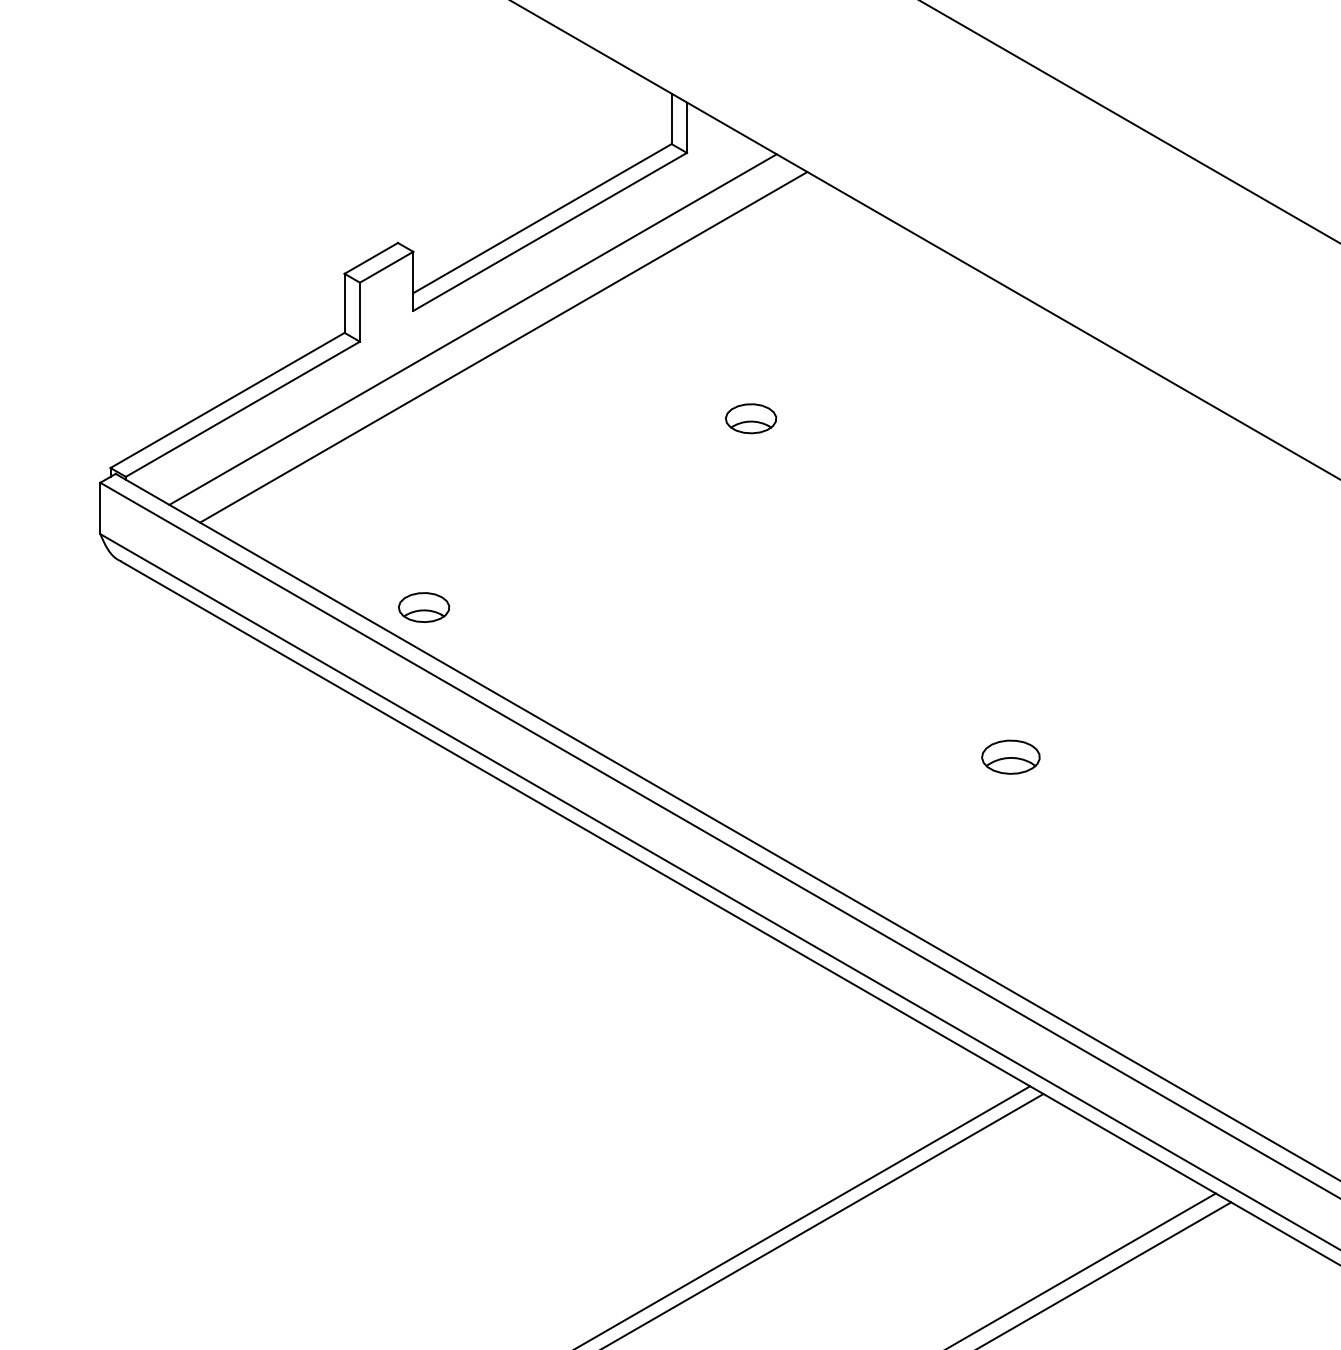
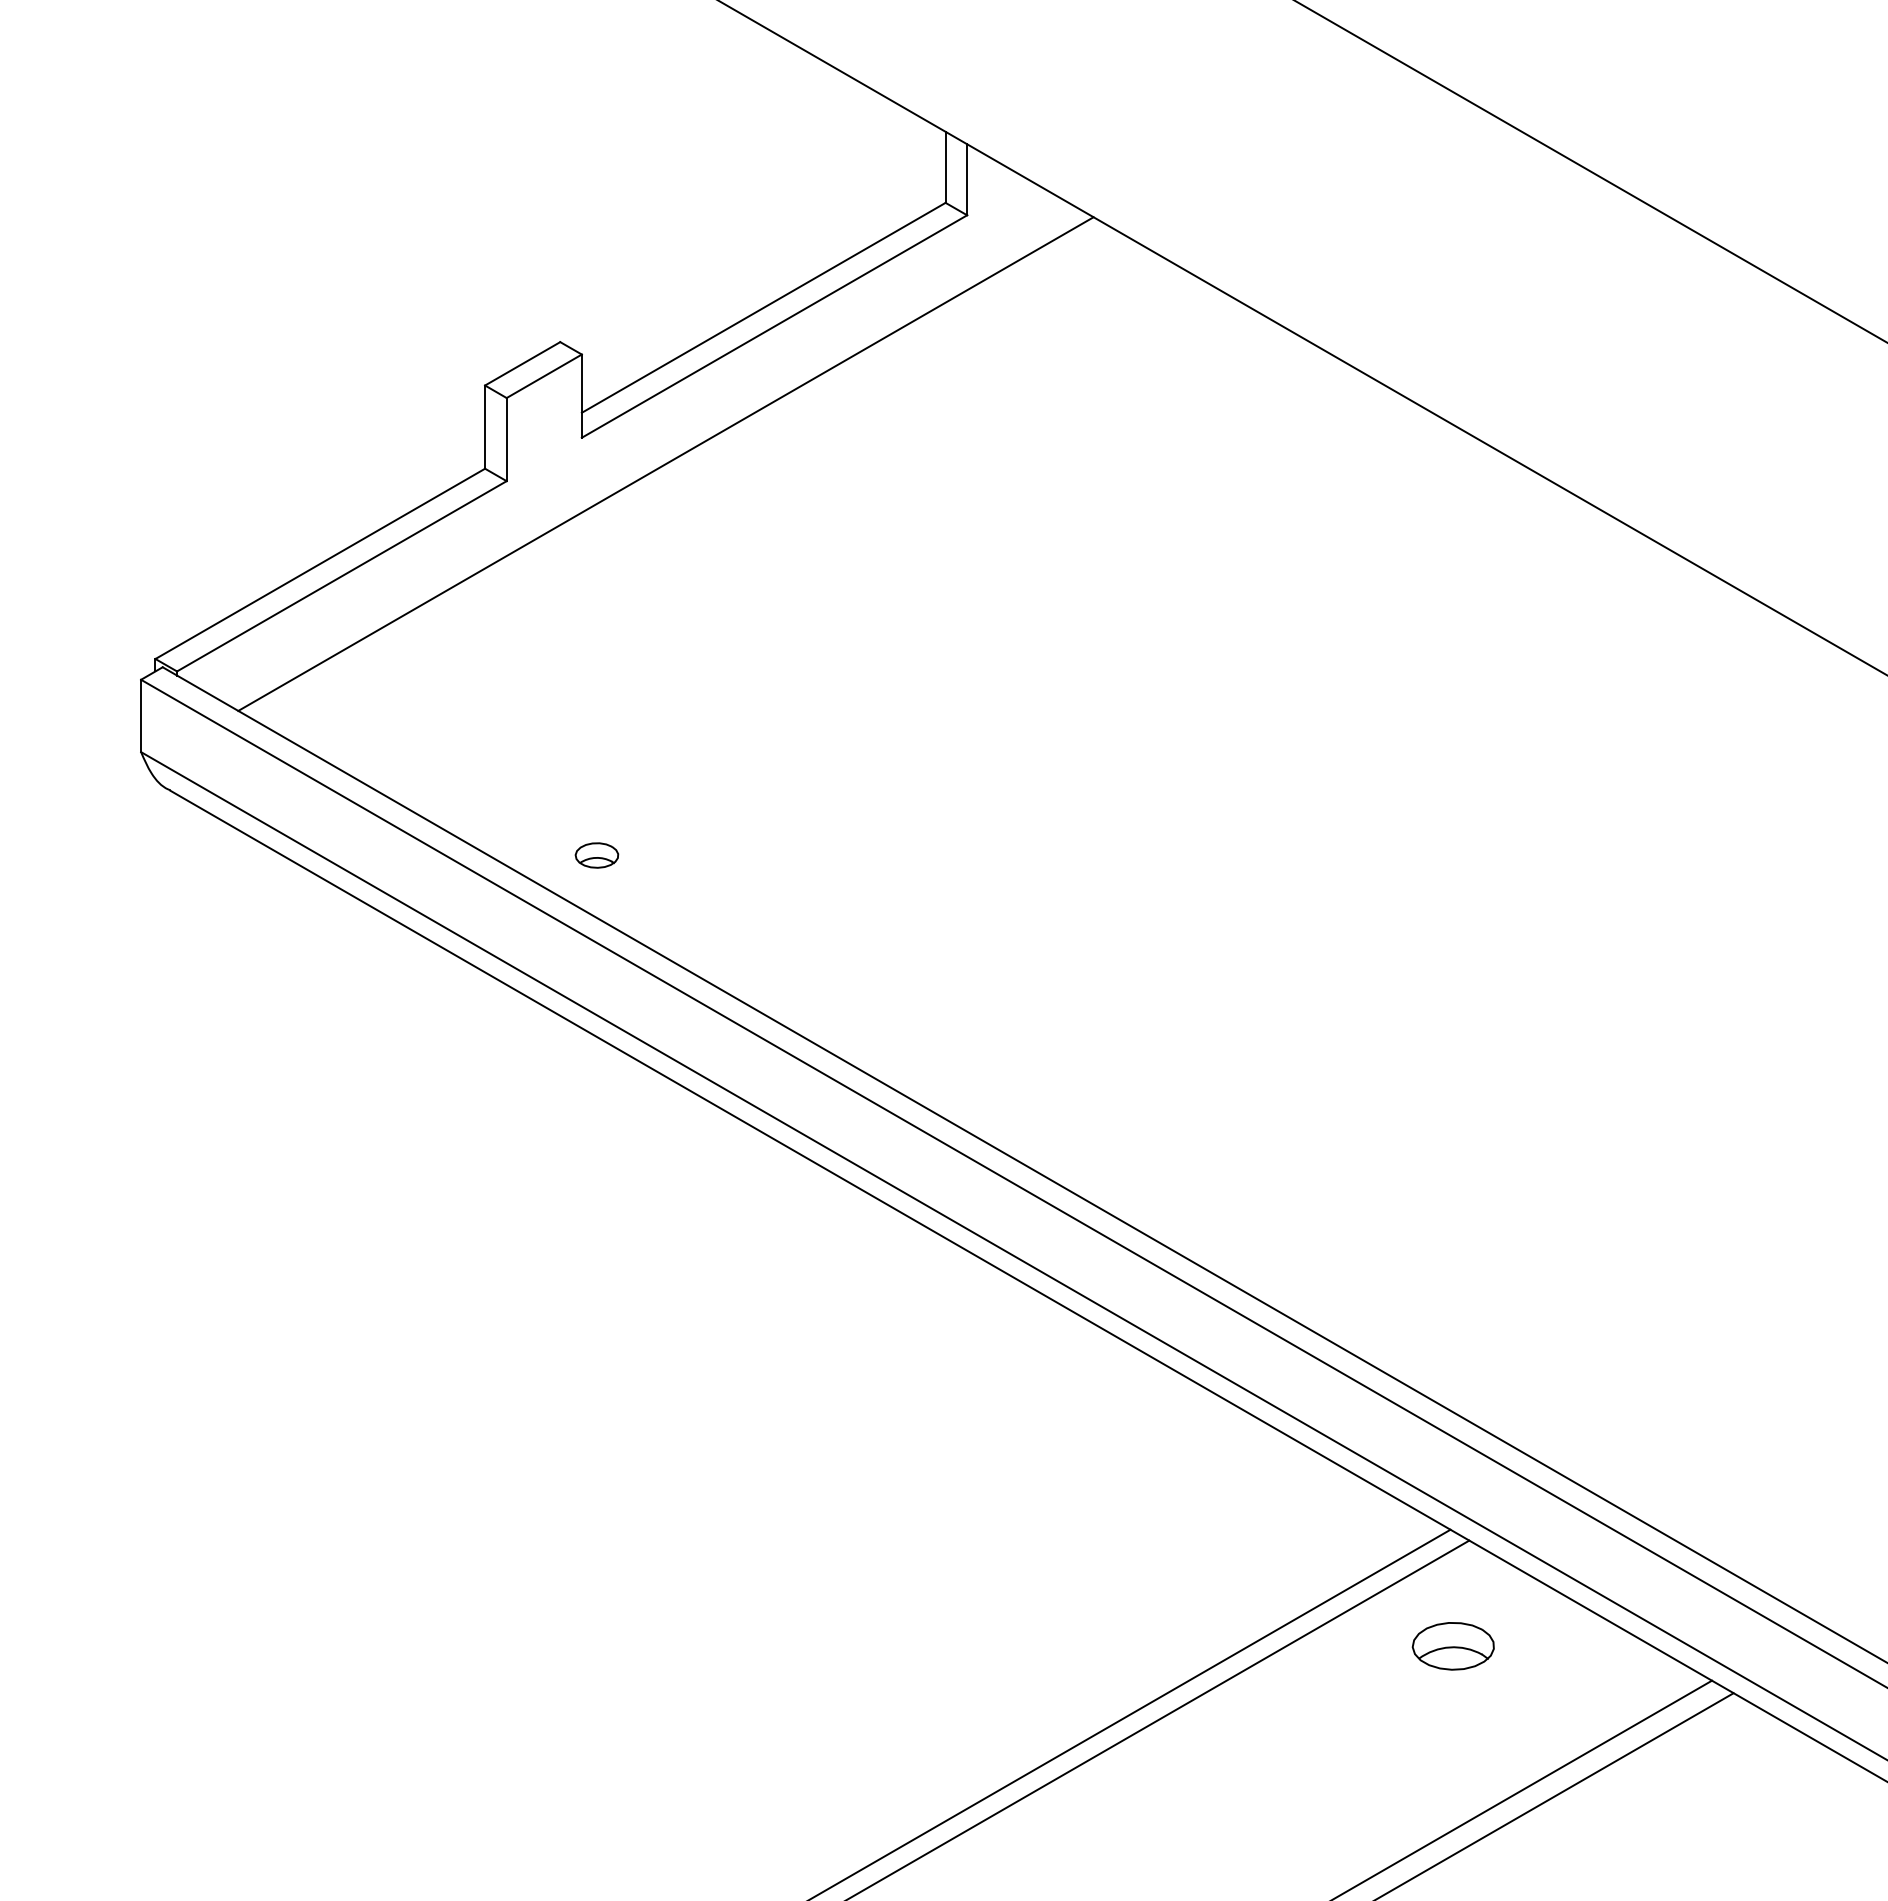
line: (503, 346) -> (708, 488), removed
part: (751, 418) -> (1057, 589), removed
part: (423, 607) -> (596, 855), size x0.6
part: (1010, 757) -> (1452, 1646), moved

